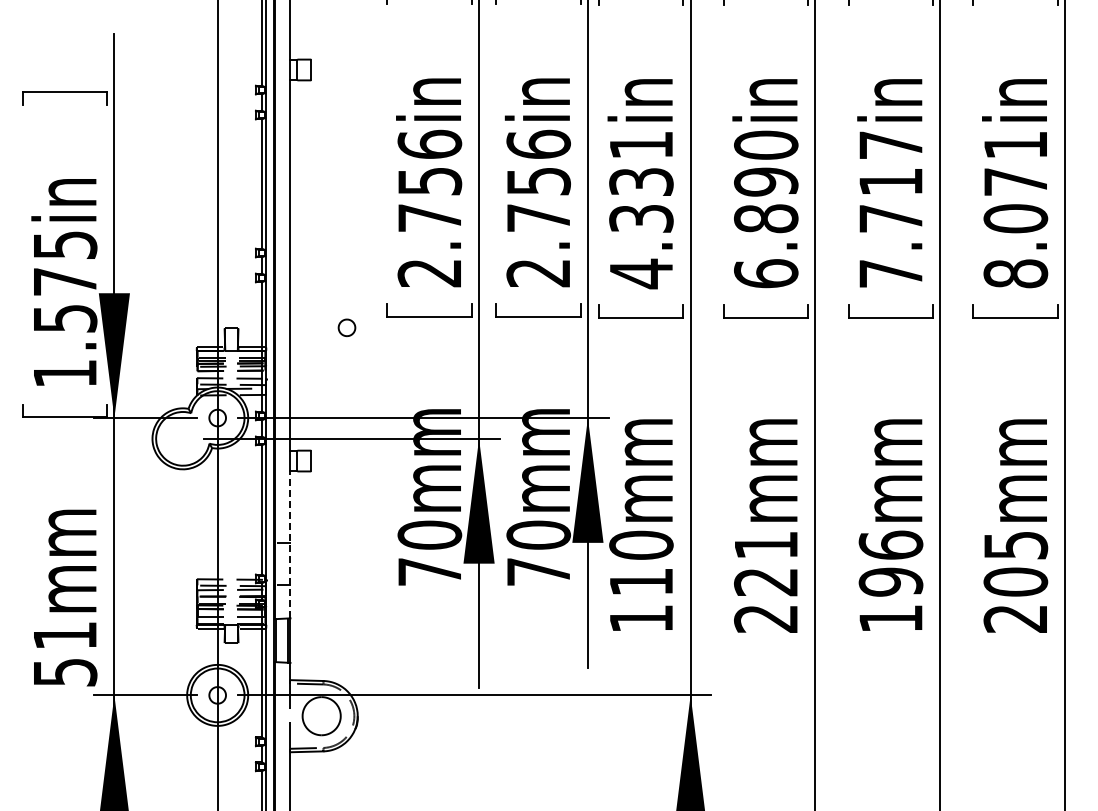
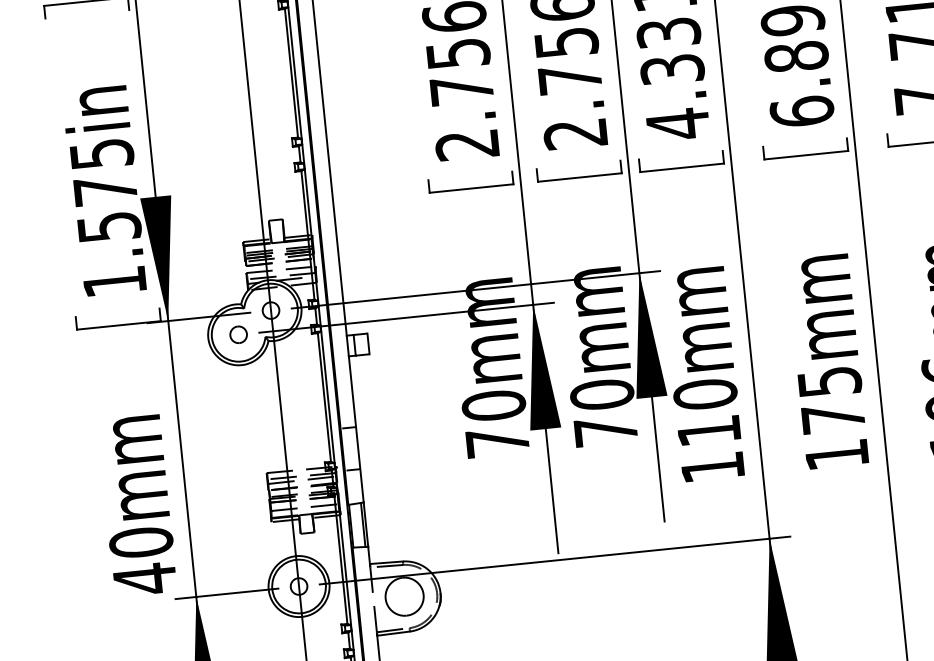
part: (346, 327) -> (238, 334), moved
line: (290, 544) -> (356, 429), dashed -> solid
text: (766, 582) -> (833, 418), 221mm -> 175mm
text: (64, 654) -> (142, 561), 51mm -> 40mm

